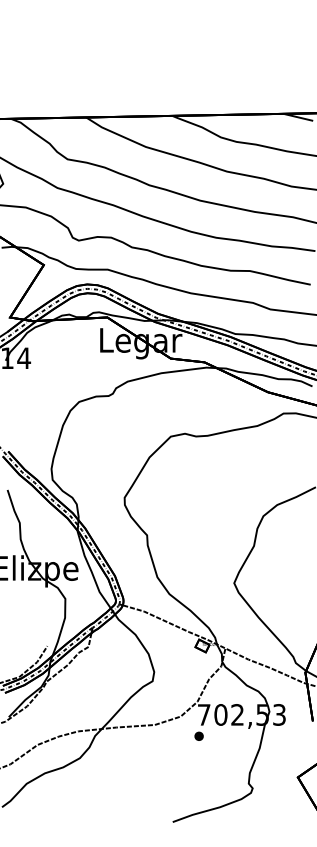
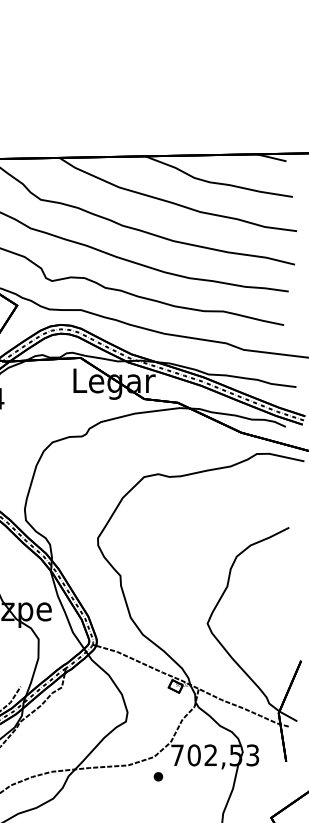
part: (198, 735) -> (157, 775), moved

